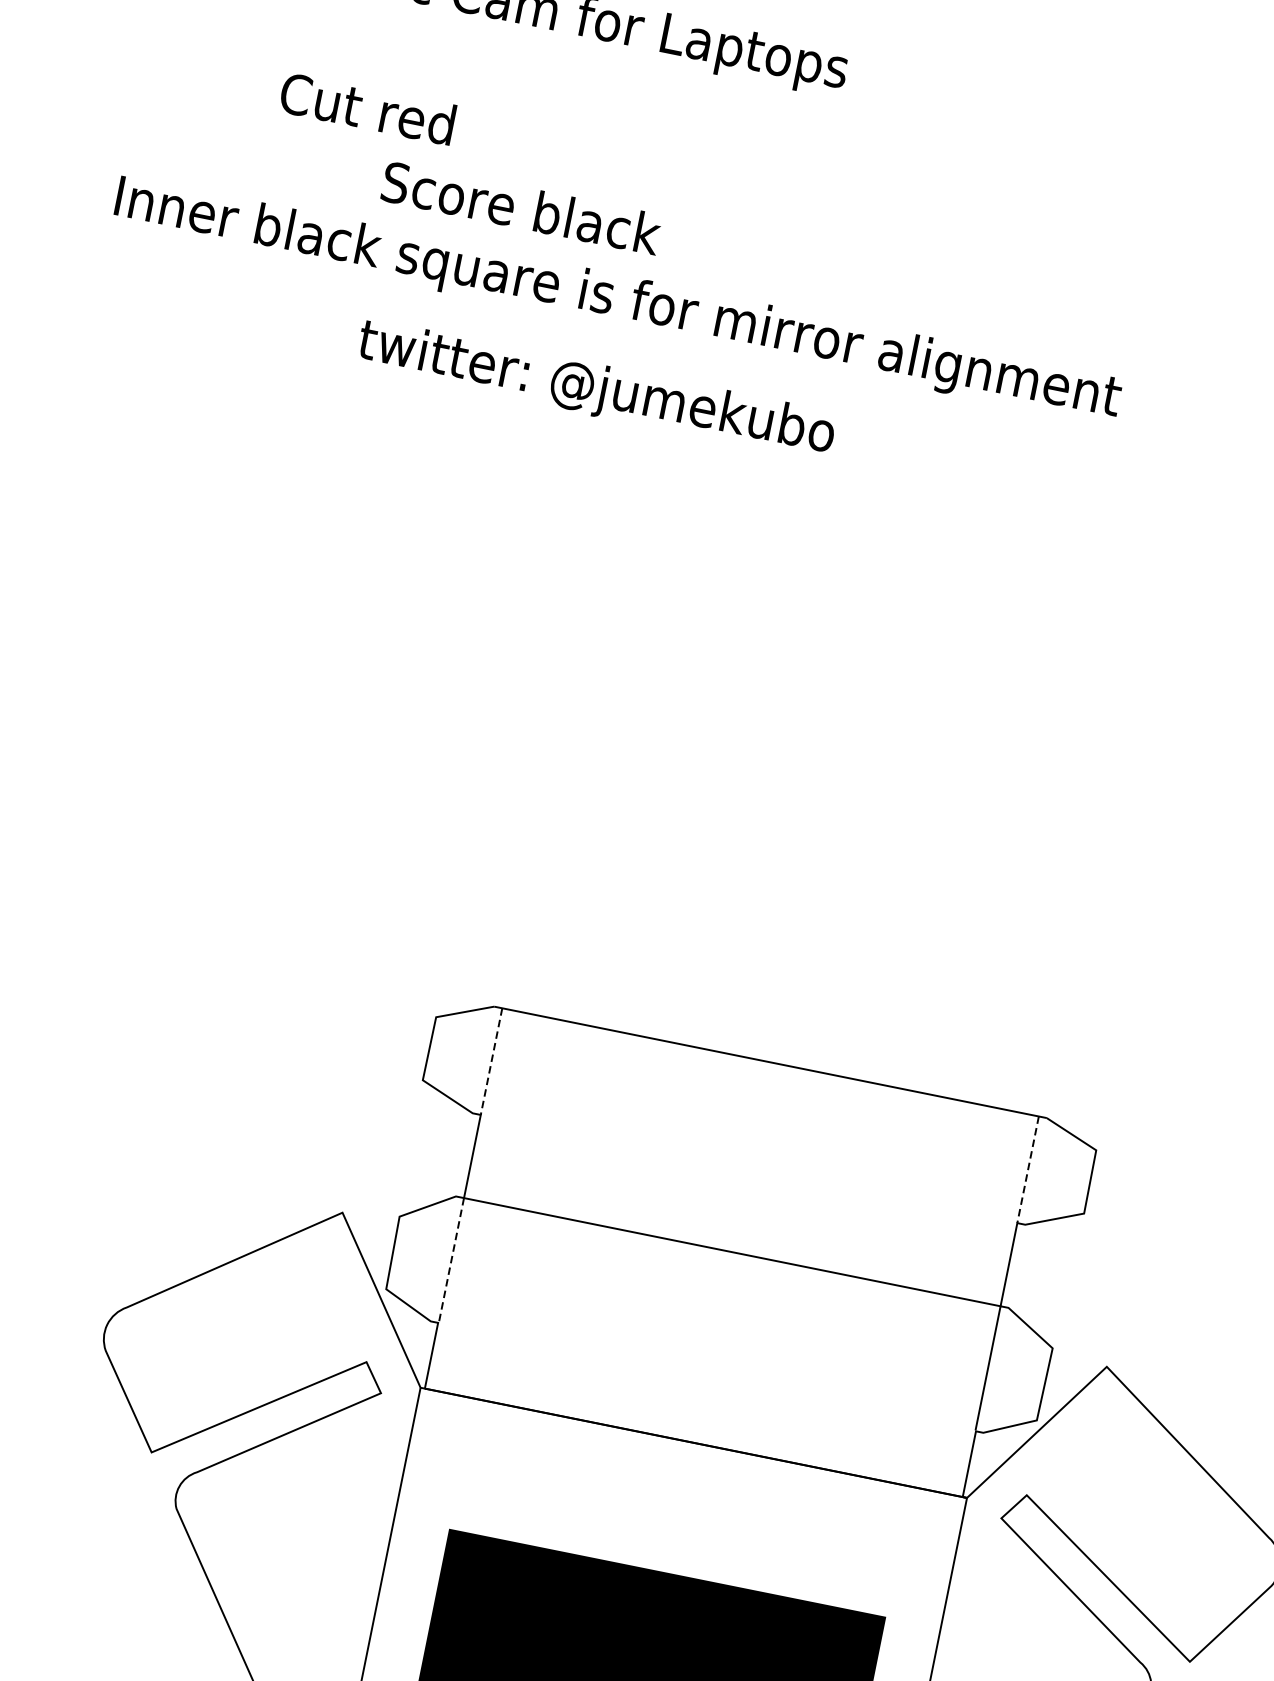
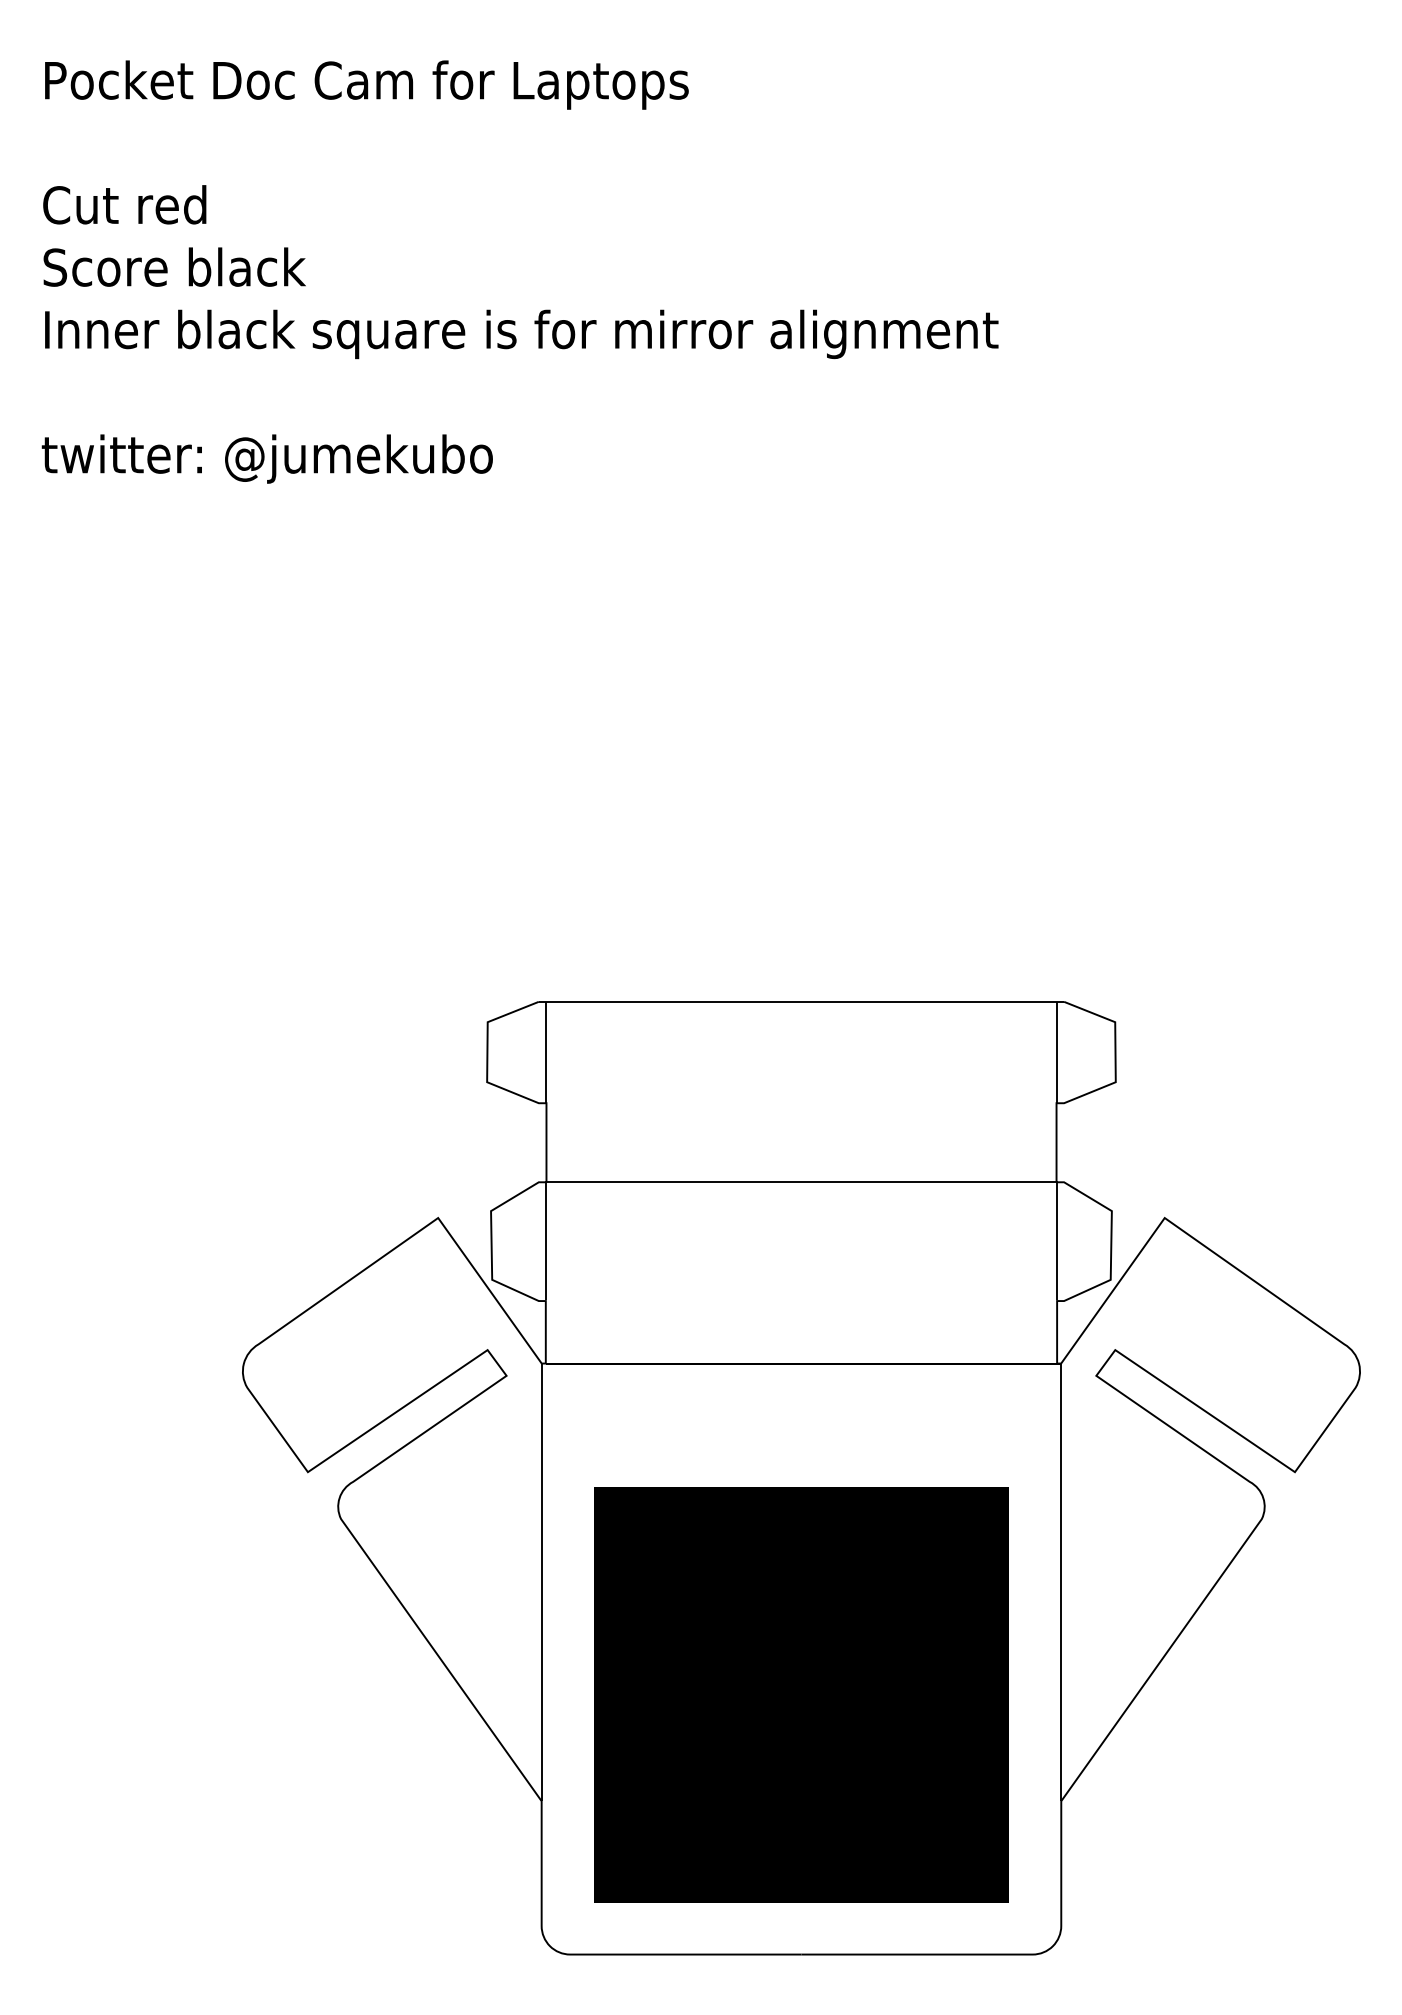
text: (367, 108) -> (124, 204), moved
text: (521, 207) -> (174, 266), moved
text: (595, 389) -> (266, 458), moved
line: (491, 1061) -> (546, 1052), dashed -> solid
line: (1028, 1169) -> (1056, 1052), dashed -> solid
line: (451, 1260) -> (546, 1241), dashed -> solid

